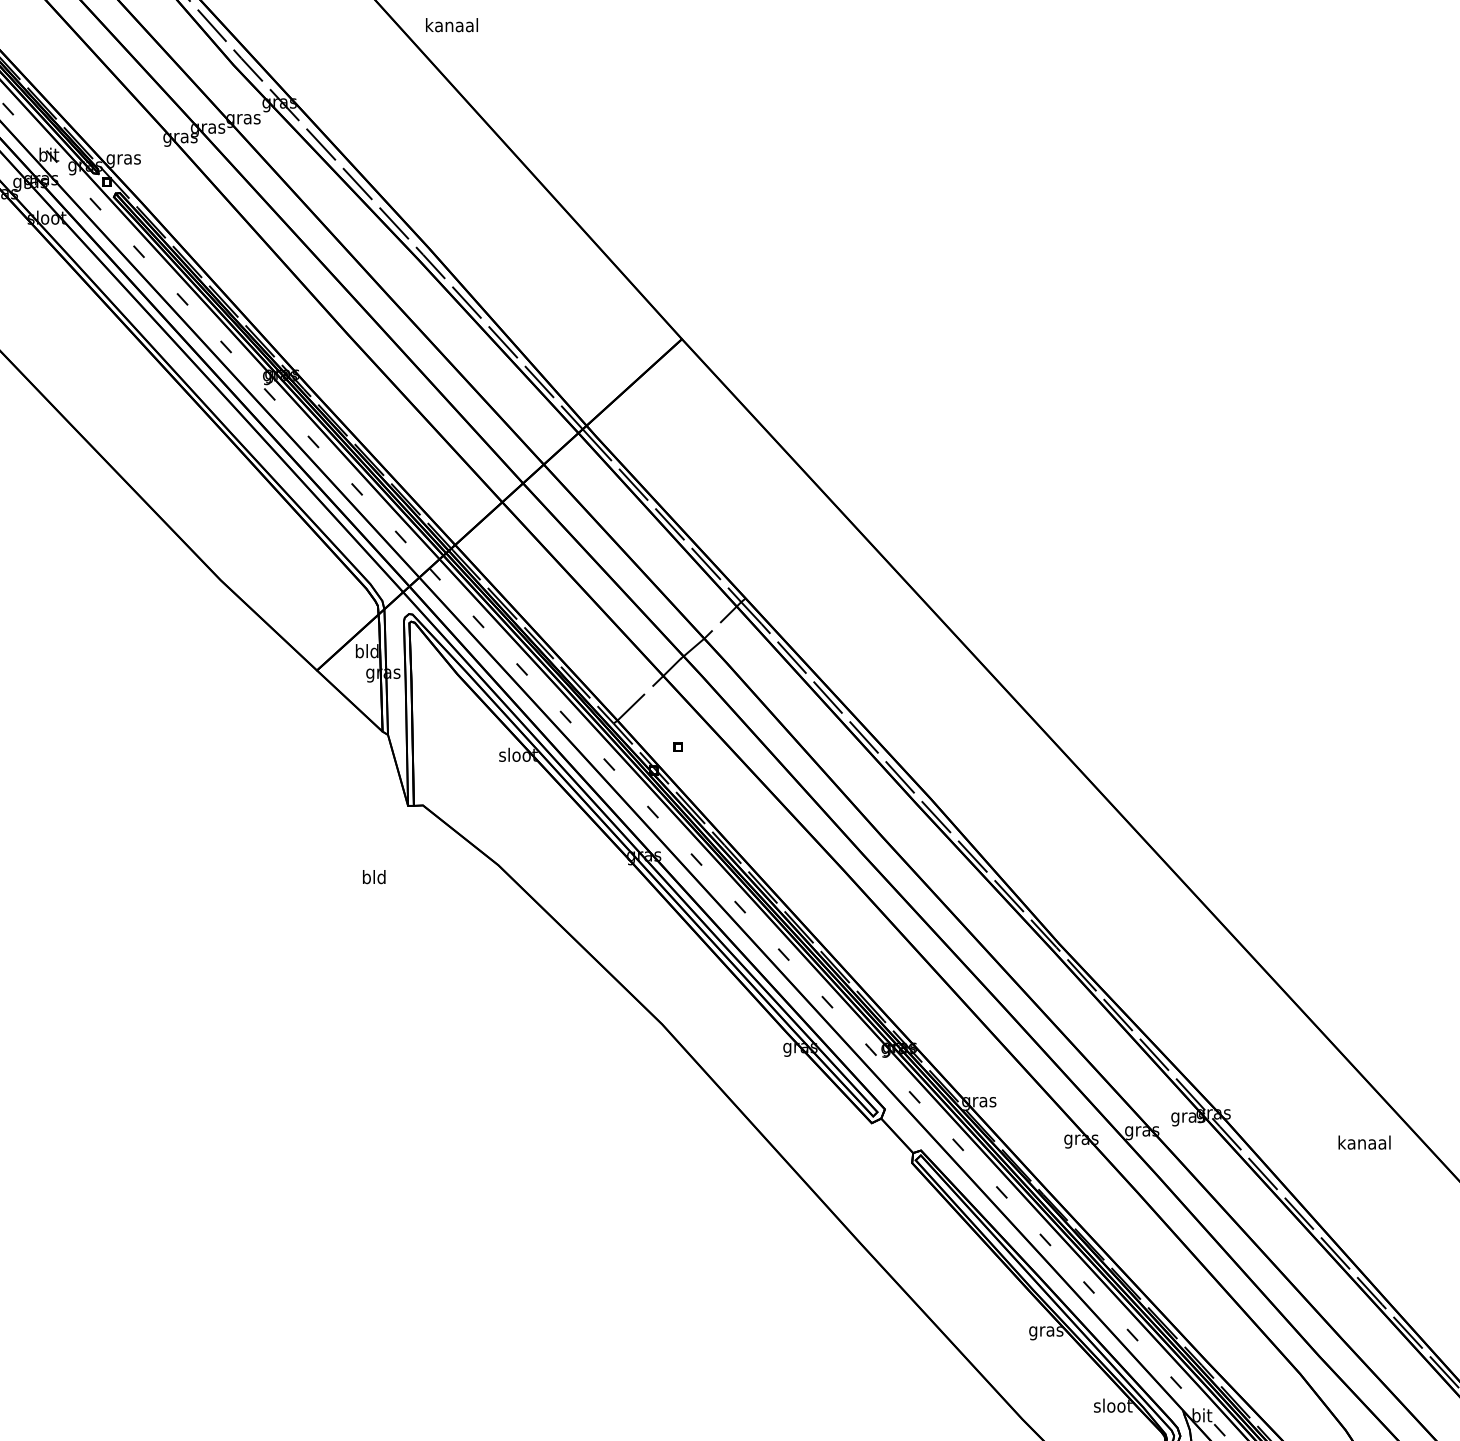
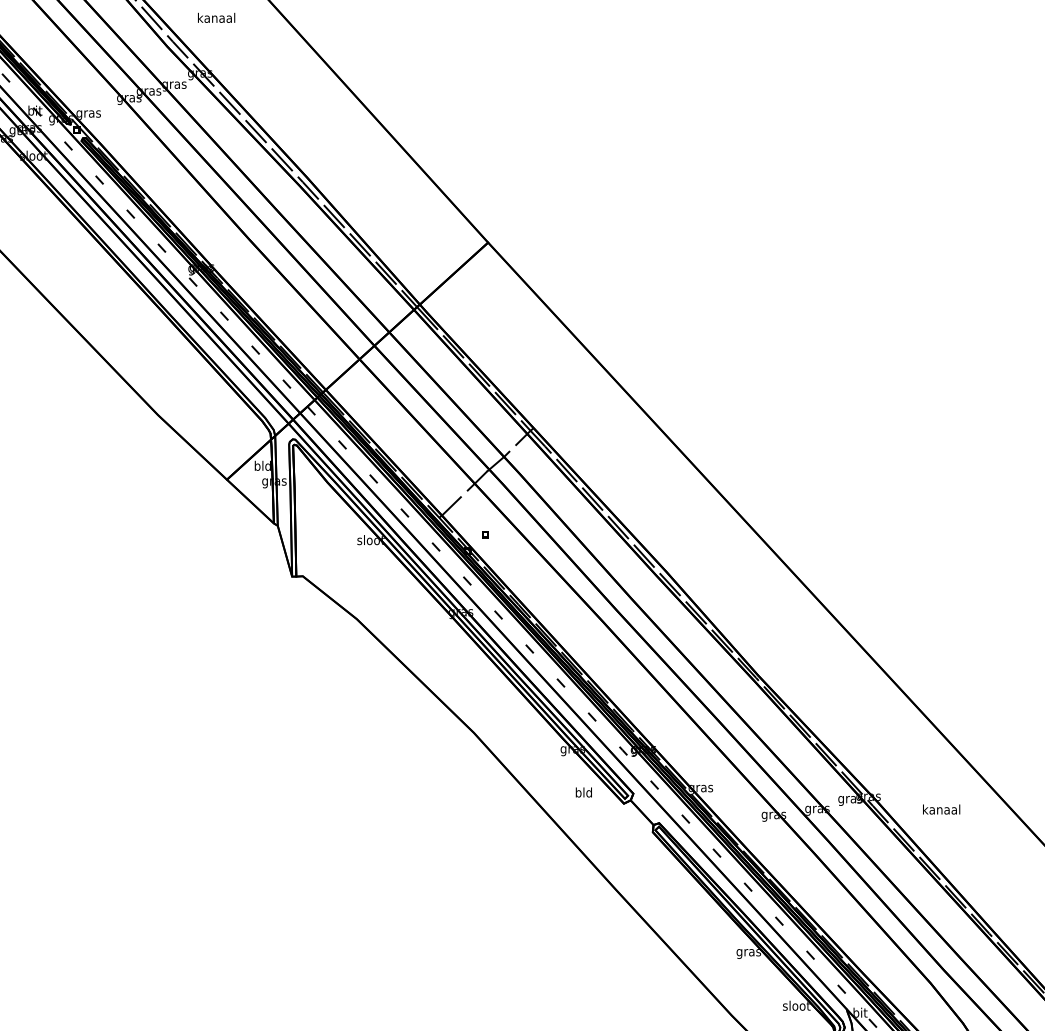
text: (451, 24) -> (216, 17), moved
text: (373, 877) -> (583, 792), moved
text: (1364, 1142) -> (941, 809), moved

